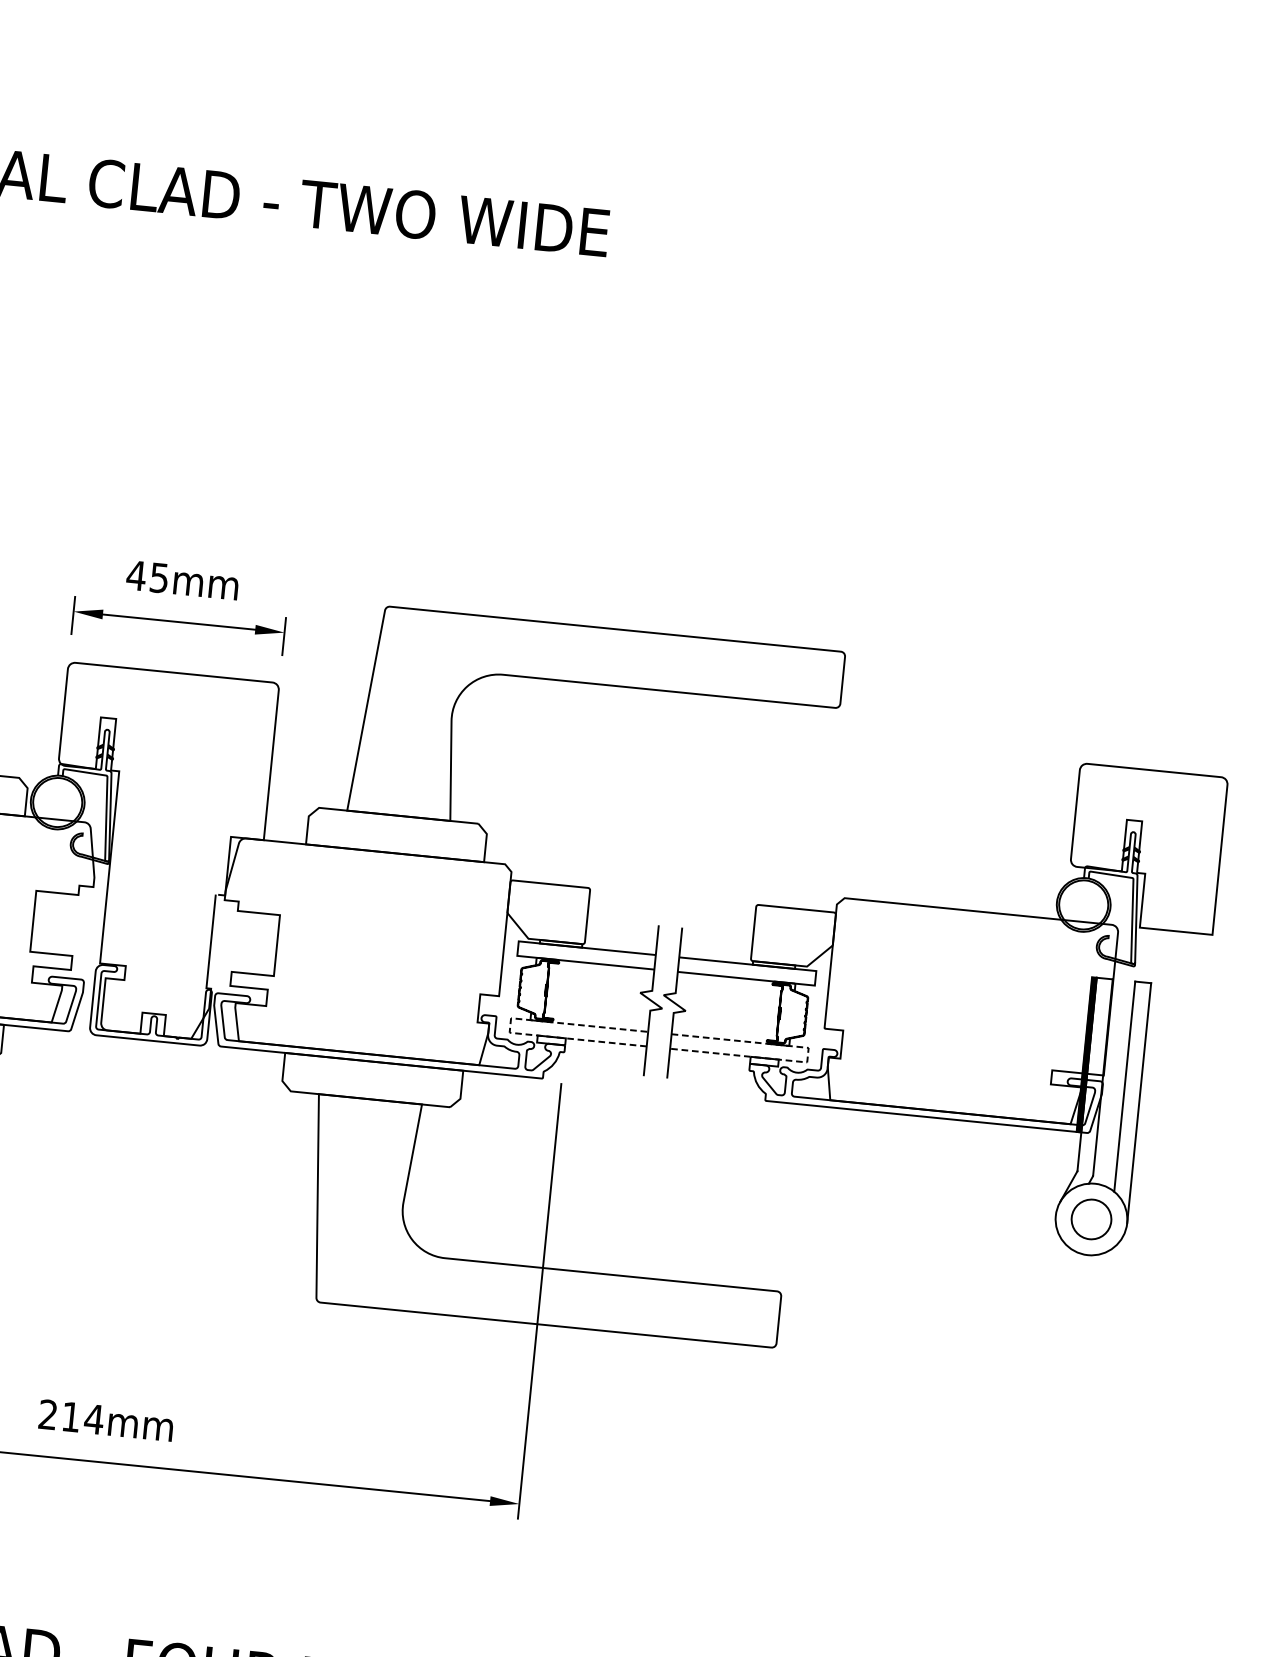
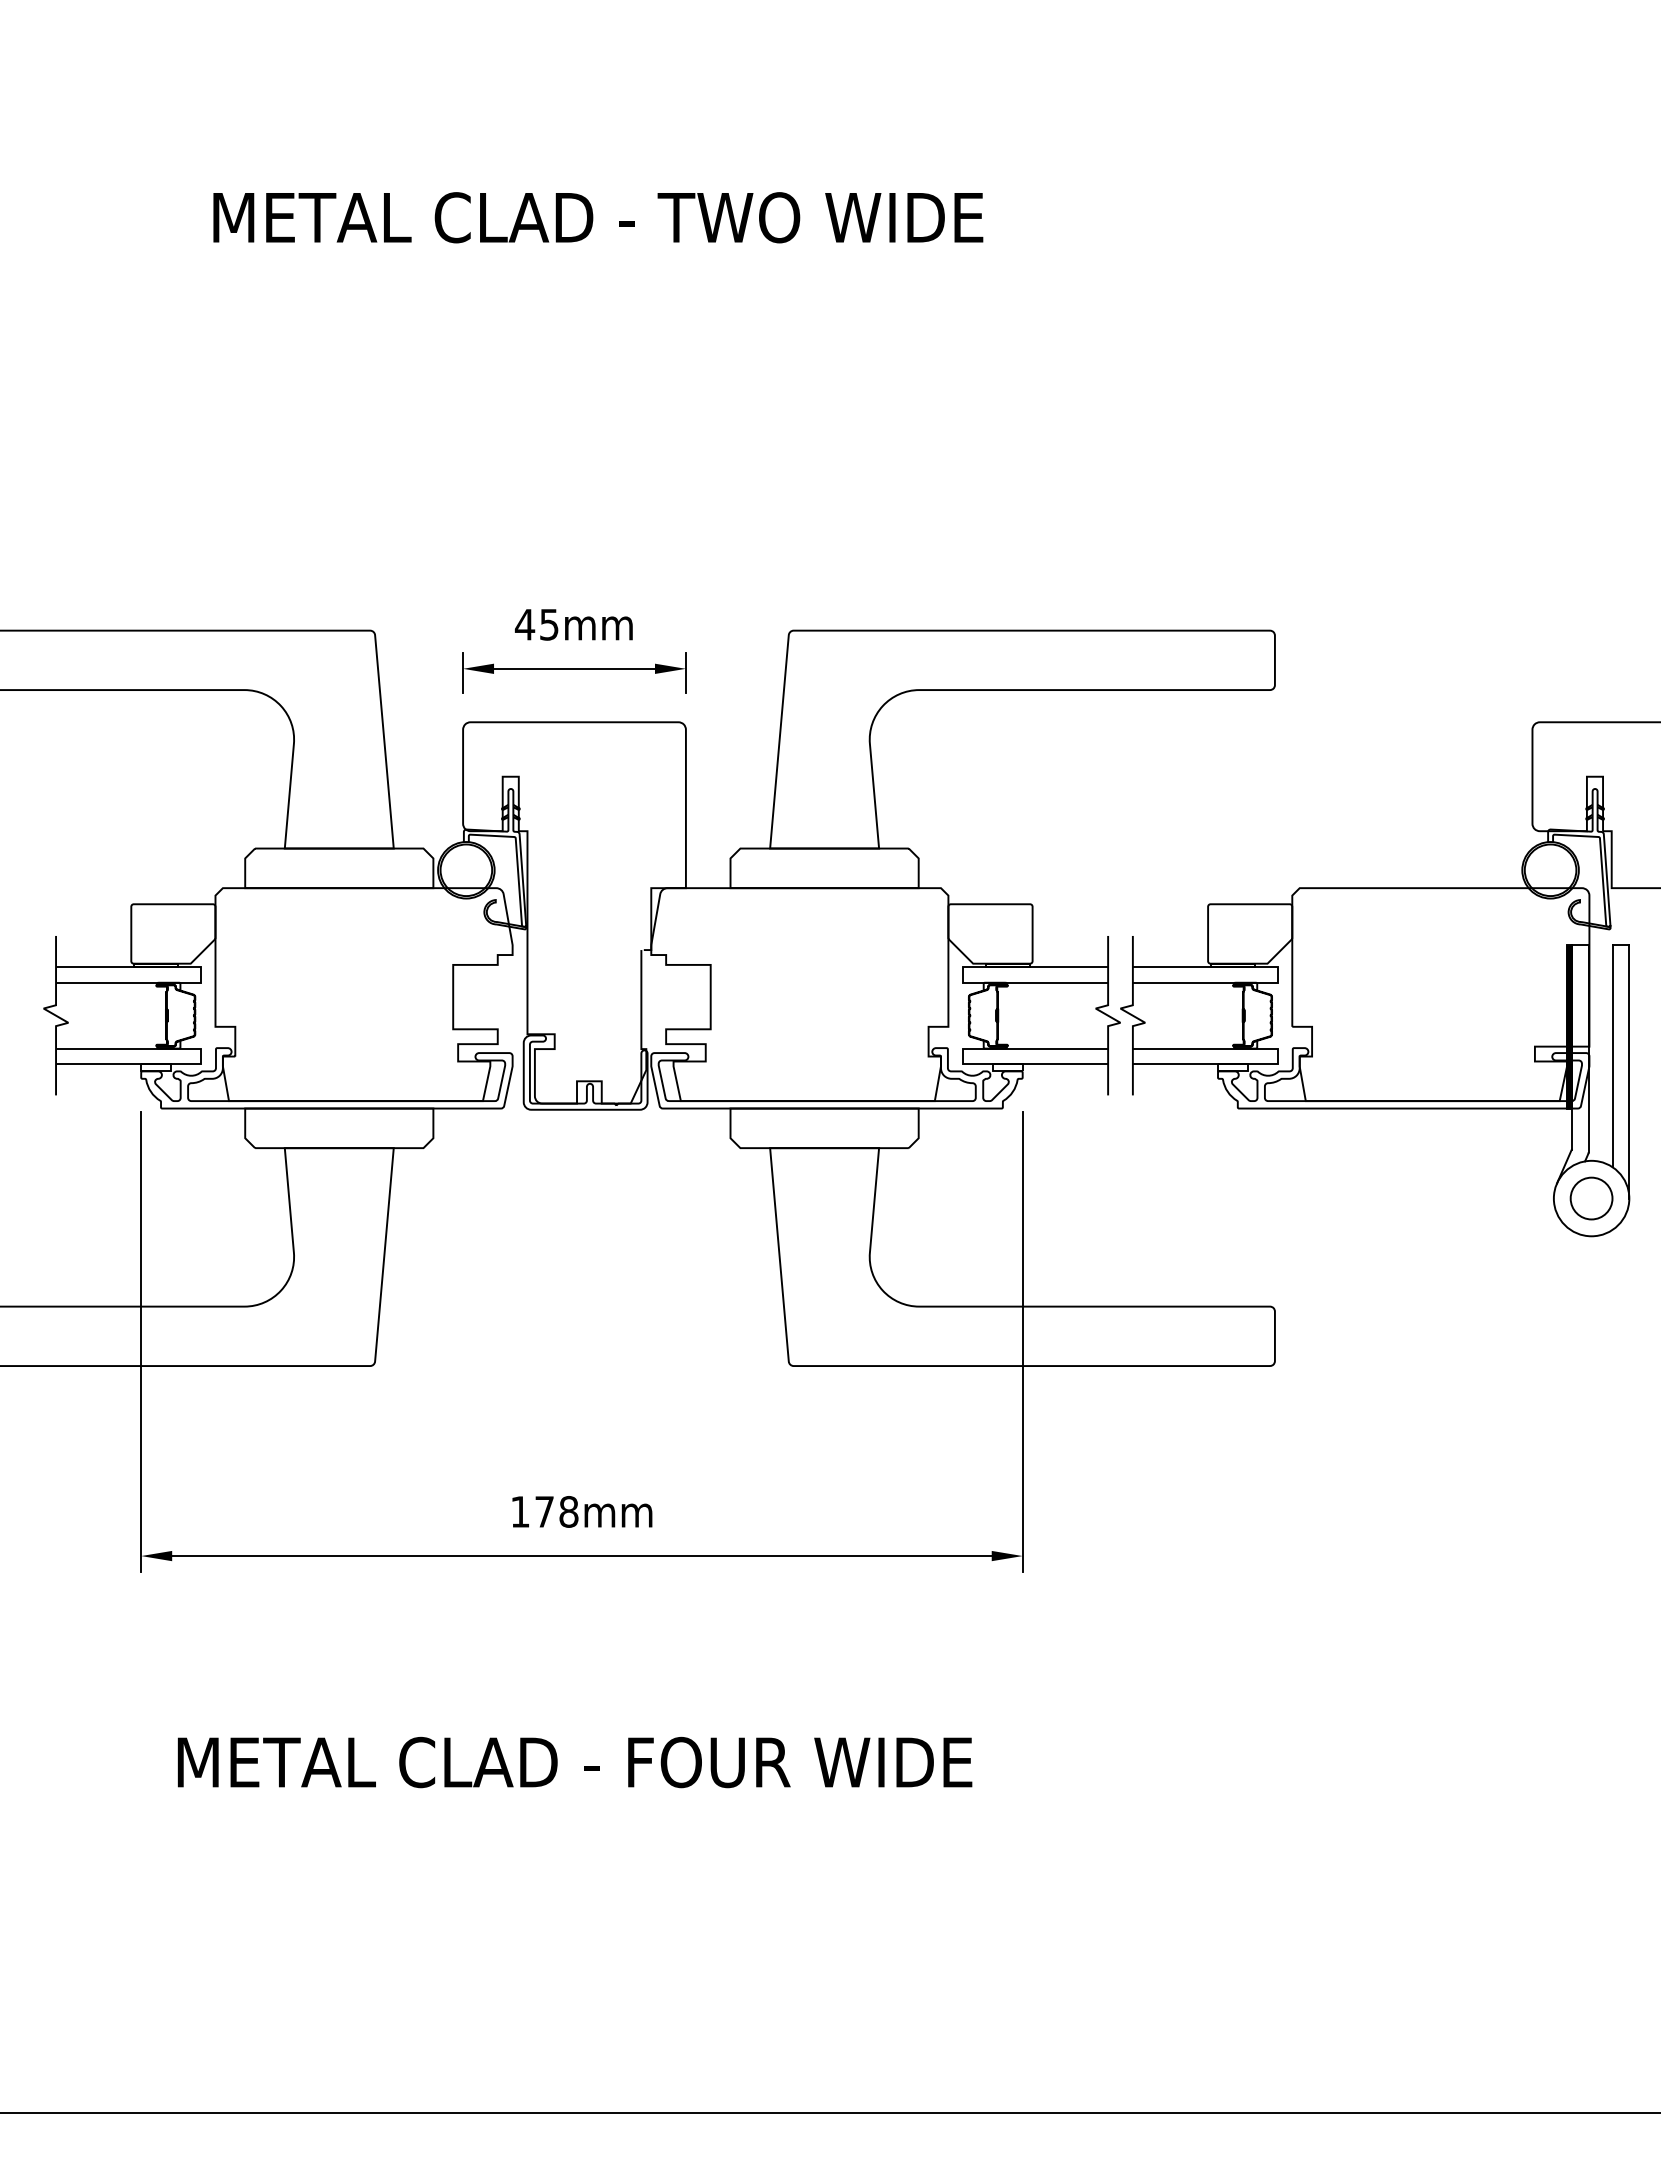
line: (510, 1025) -> (963, 1056), dashed -> solid
line: (807, 1055) -> (1277, 1056), dashed -> solid
text: (71, 1416) -> (544, 1511), 214mm -> 178mm

